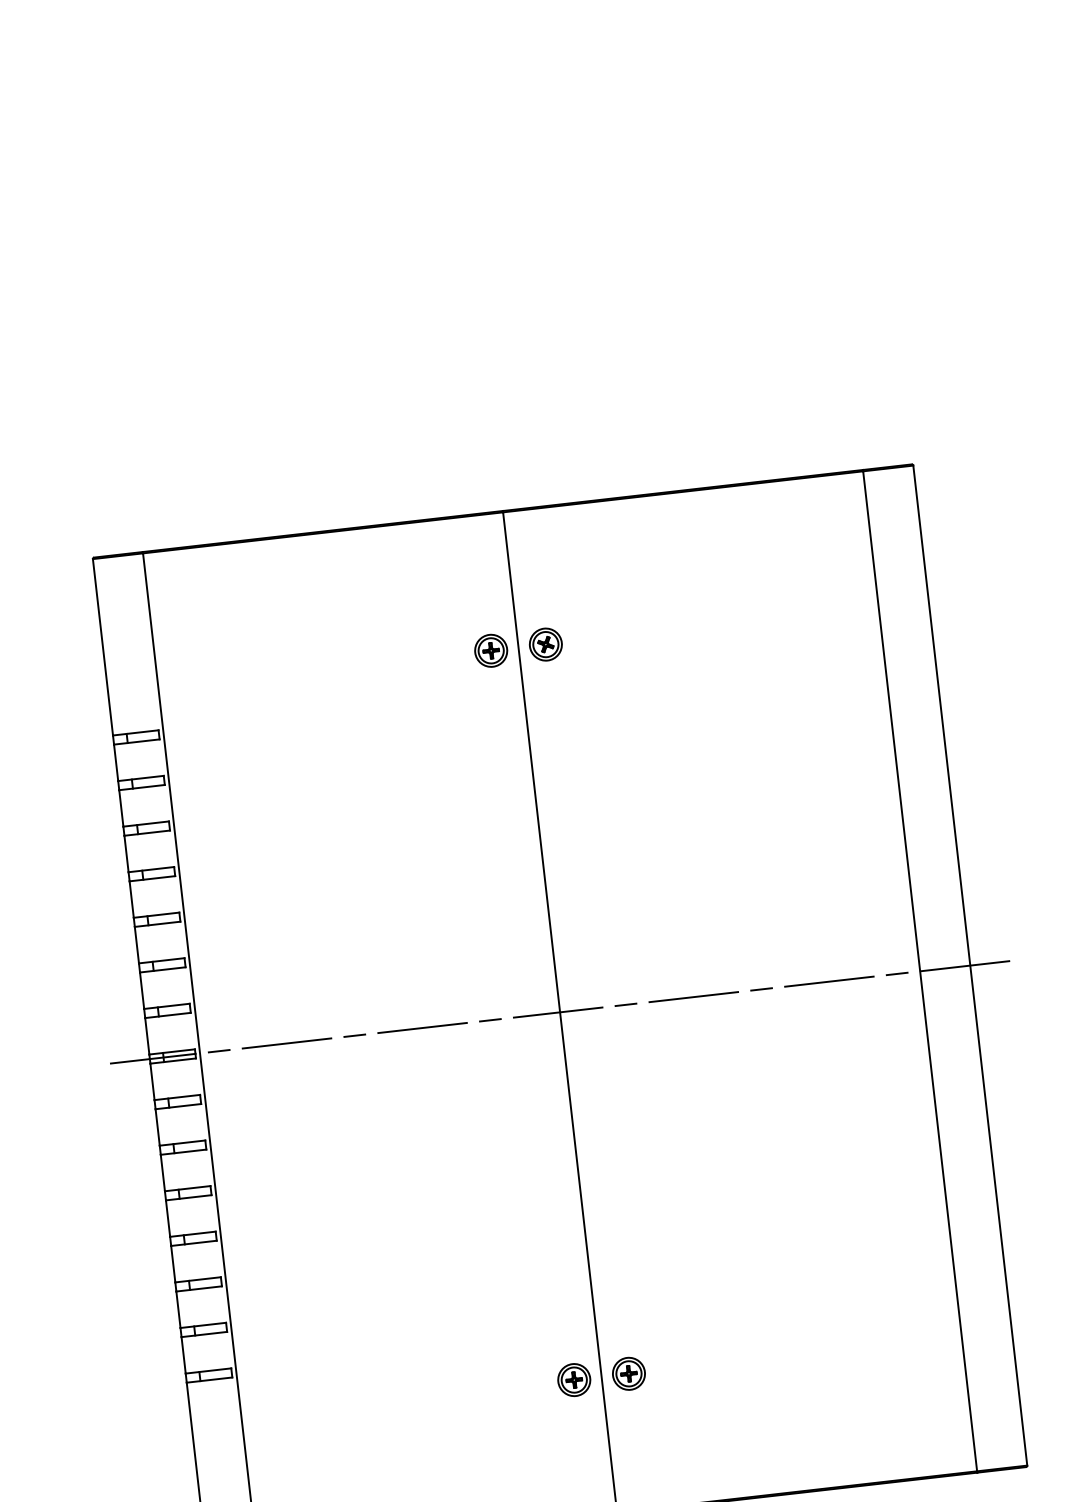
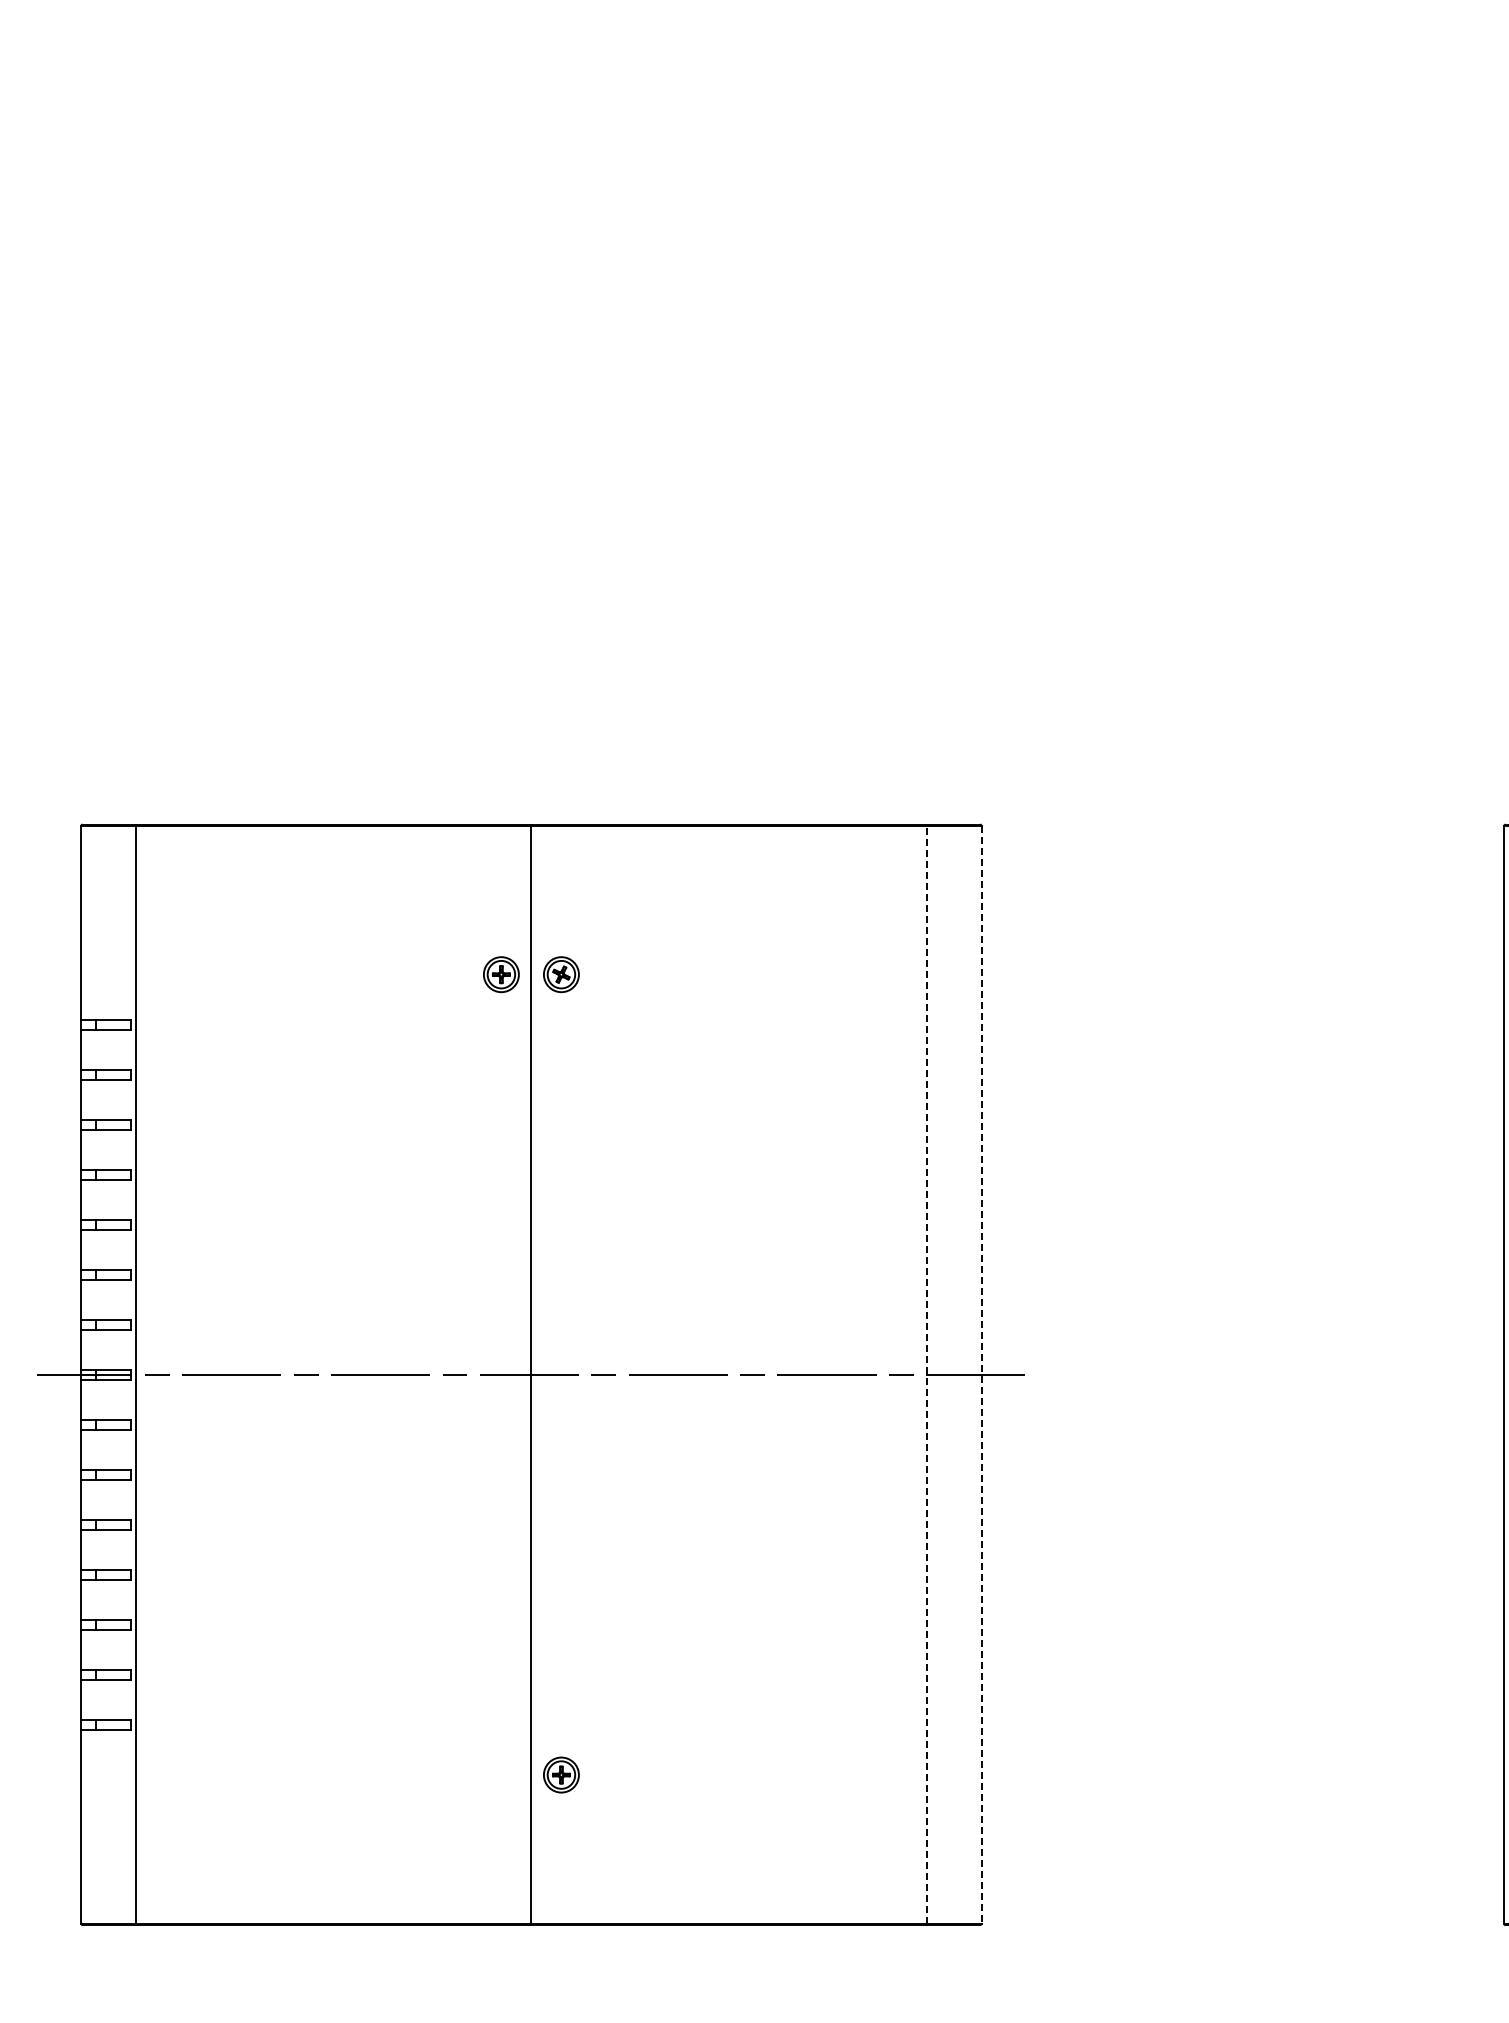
line: (970, 965) -> (981, 1374), solid -> dashed
line: (920, 970) -> (926, 1374), solid -> dashed
part: (574, 1379) -> (501, 1774), removed

